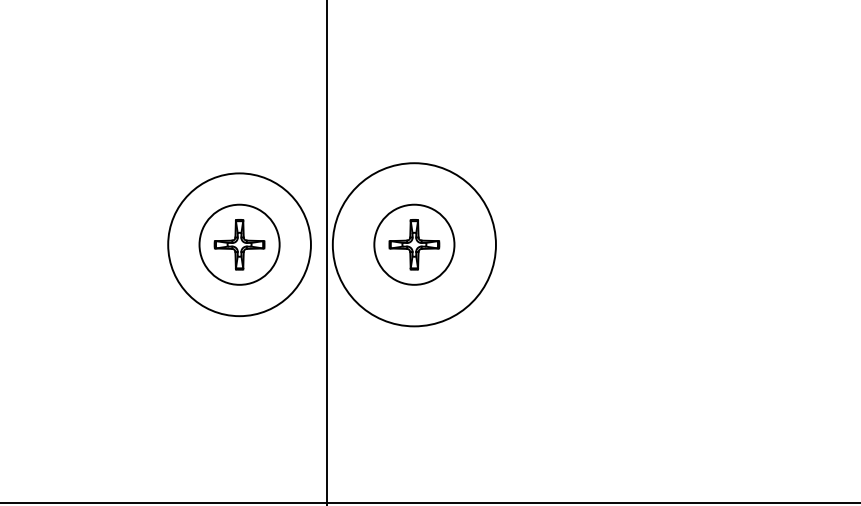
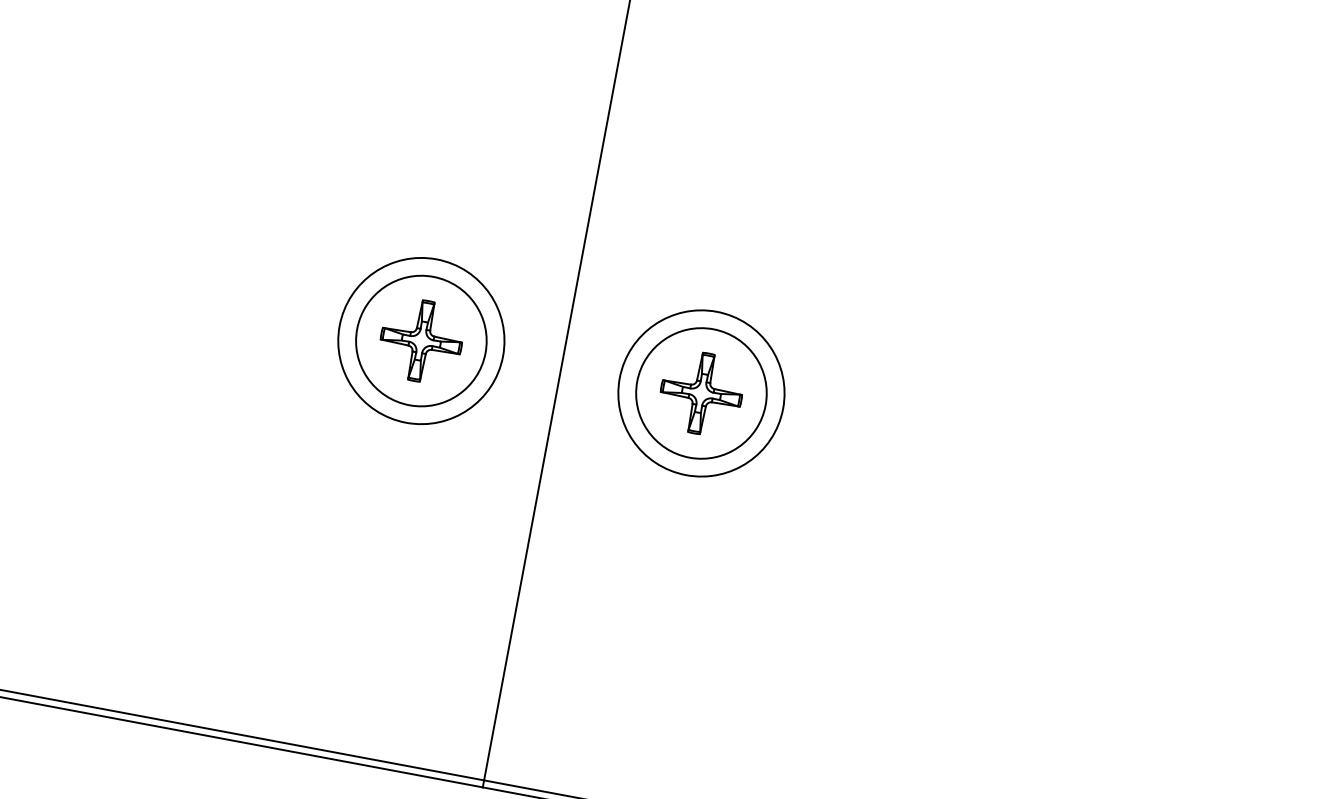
circle: (239, 244) -> (421, 340), size x0.71
circle: (414, 244) -> (701, 393), size x0.62

